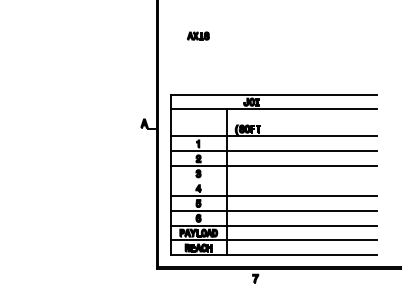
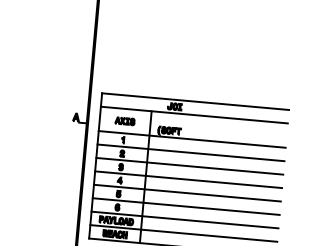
part: (198, 35) -> (125, 120), moved
line: (273, 180) -> (188, 179), added

